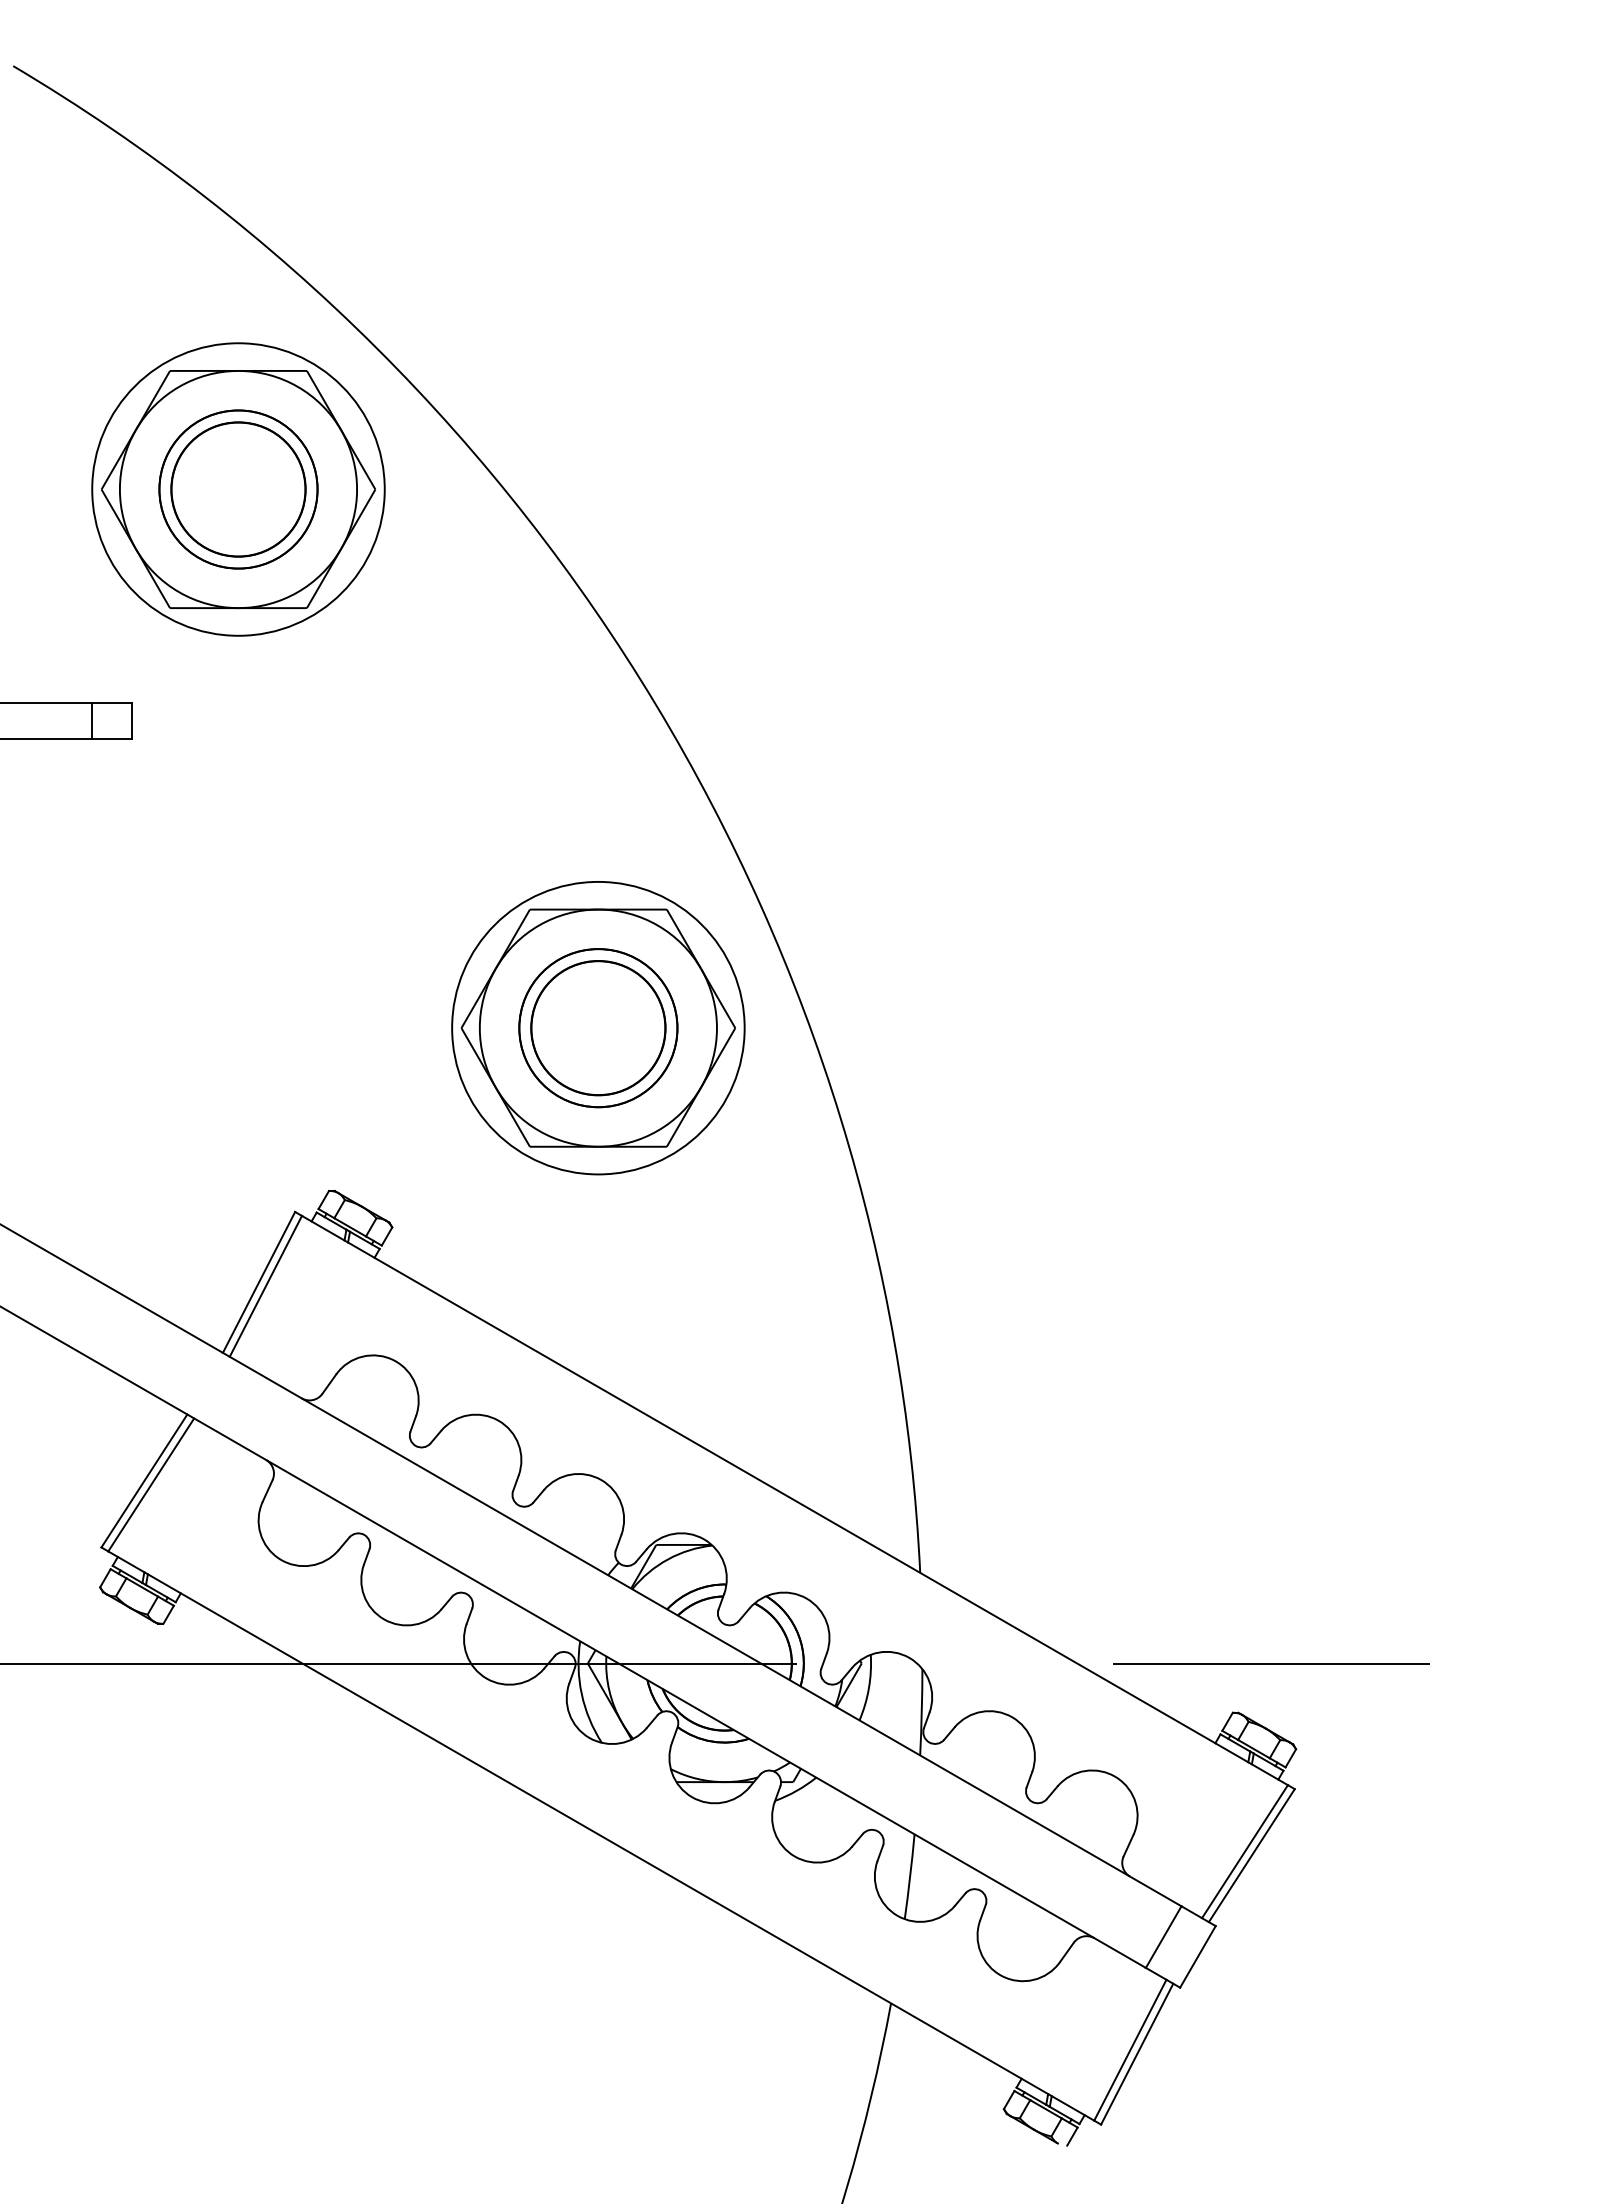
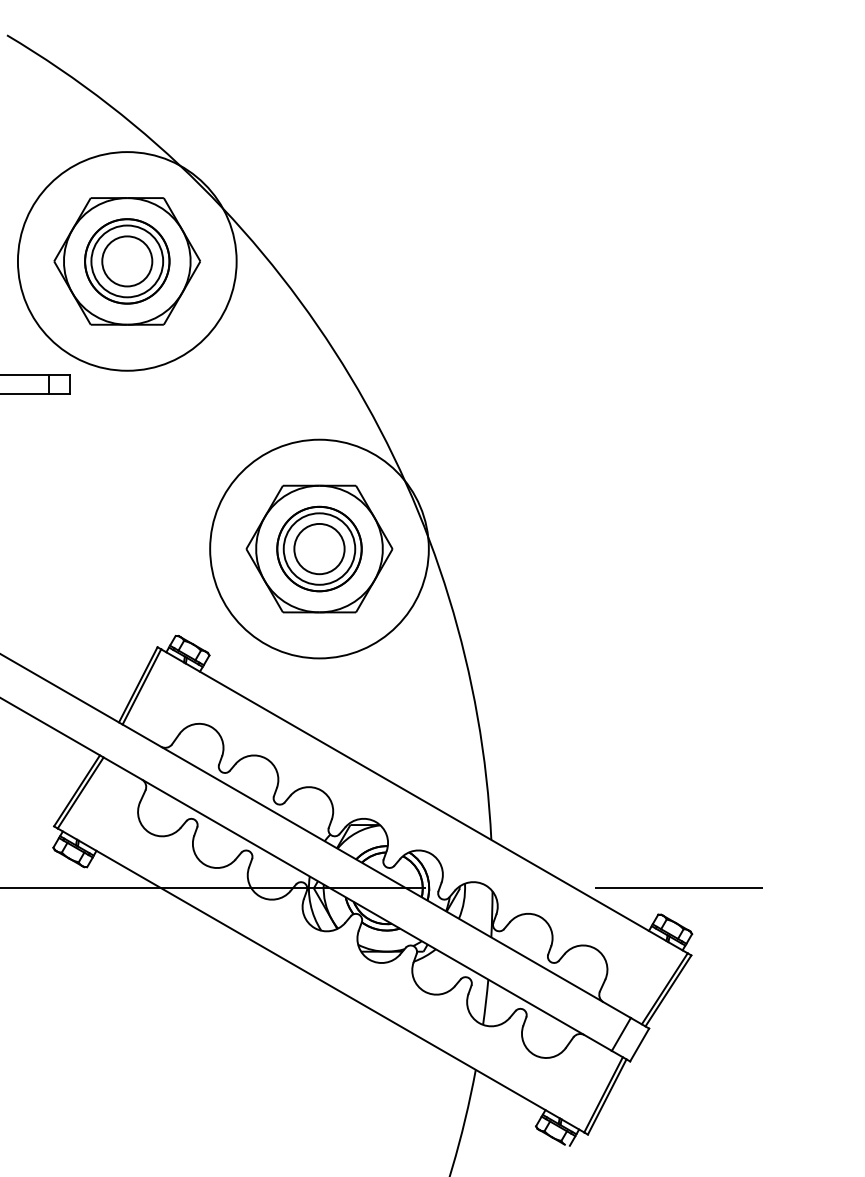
circle: (238, 489) -> (127, 261), size x0.7
circle: (238, 489) -> (127, 261), size x1.4
circle: (598, 1027) -> (319, 548), size x0.7
circle: (598, 1027) -> (319, 548), size x1.4

